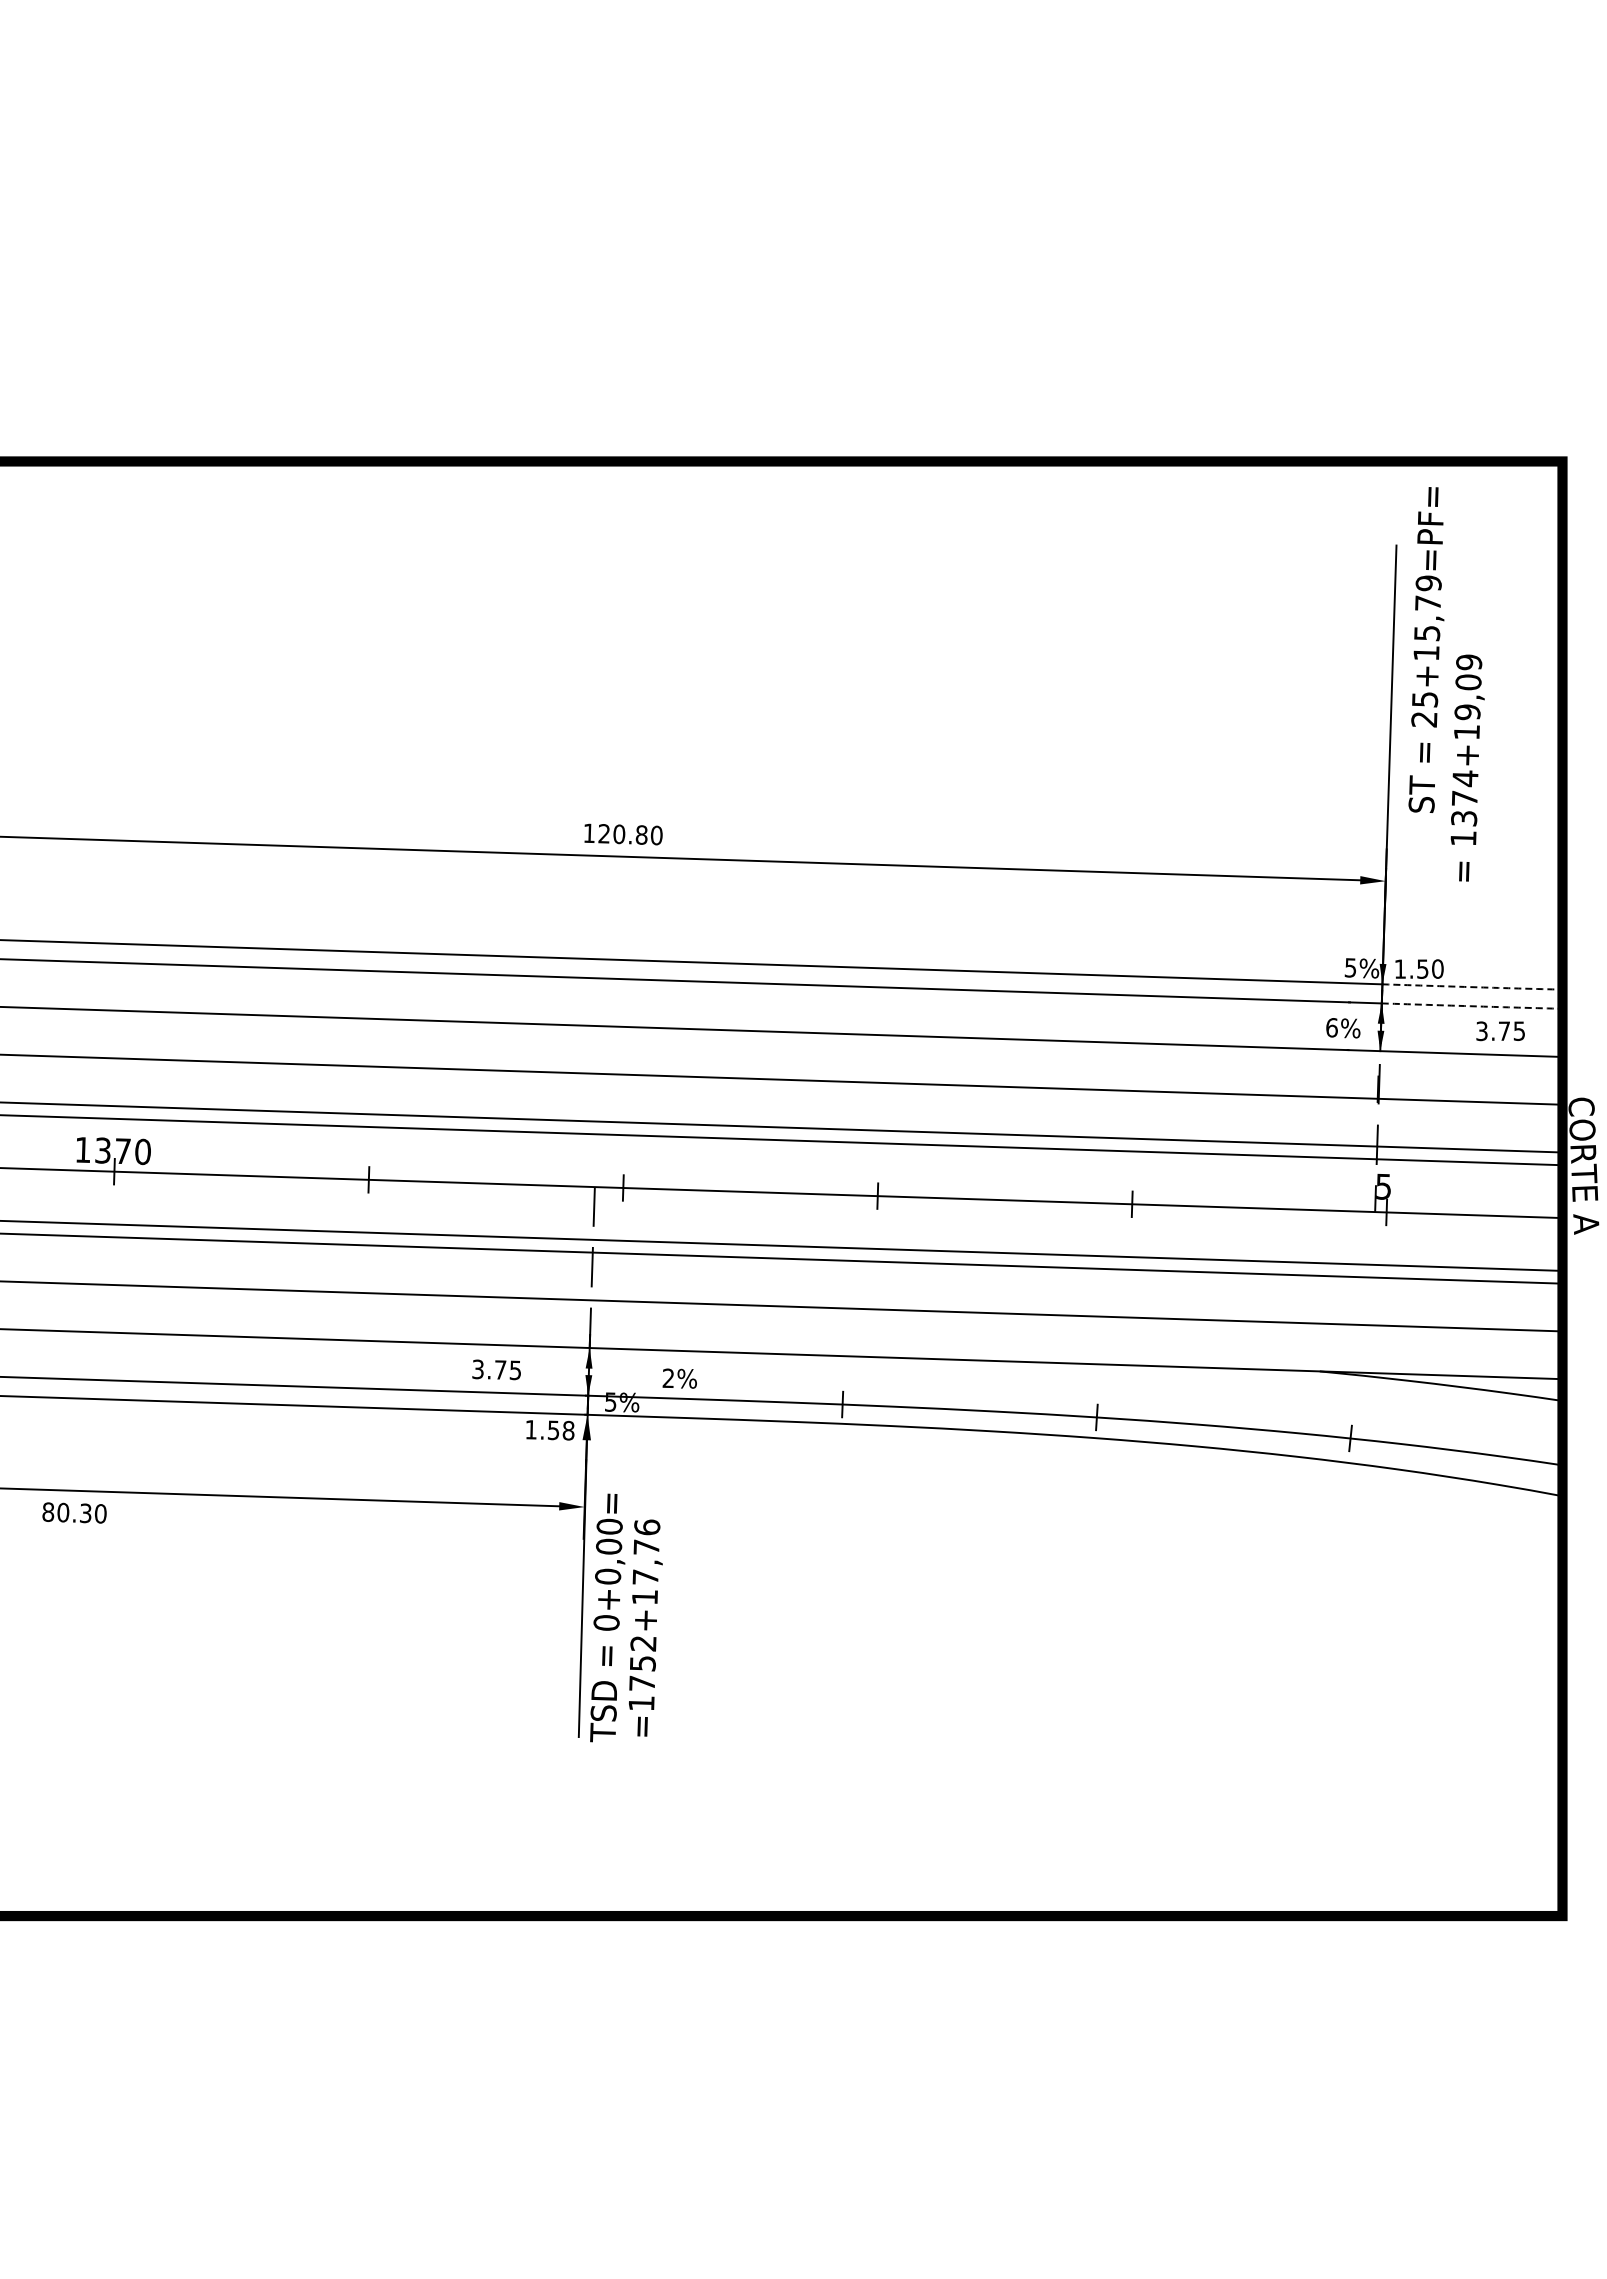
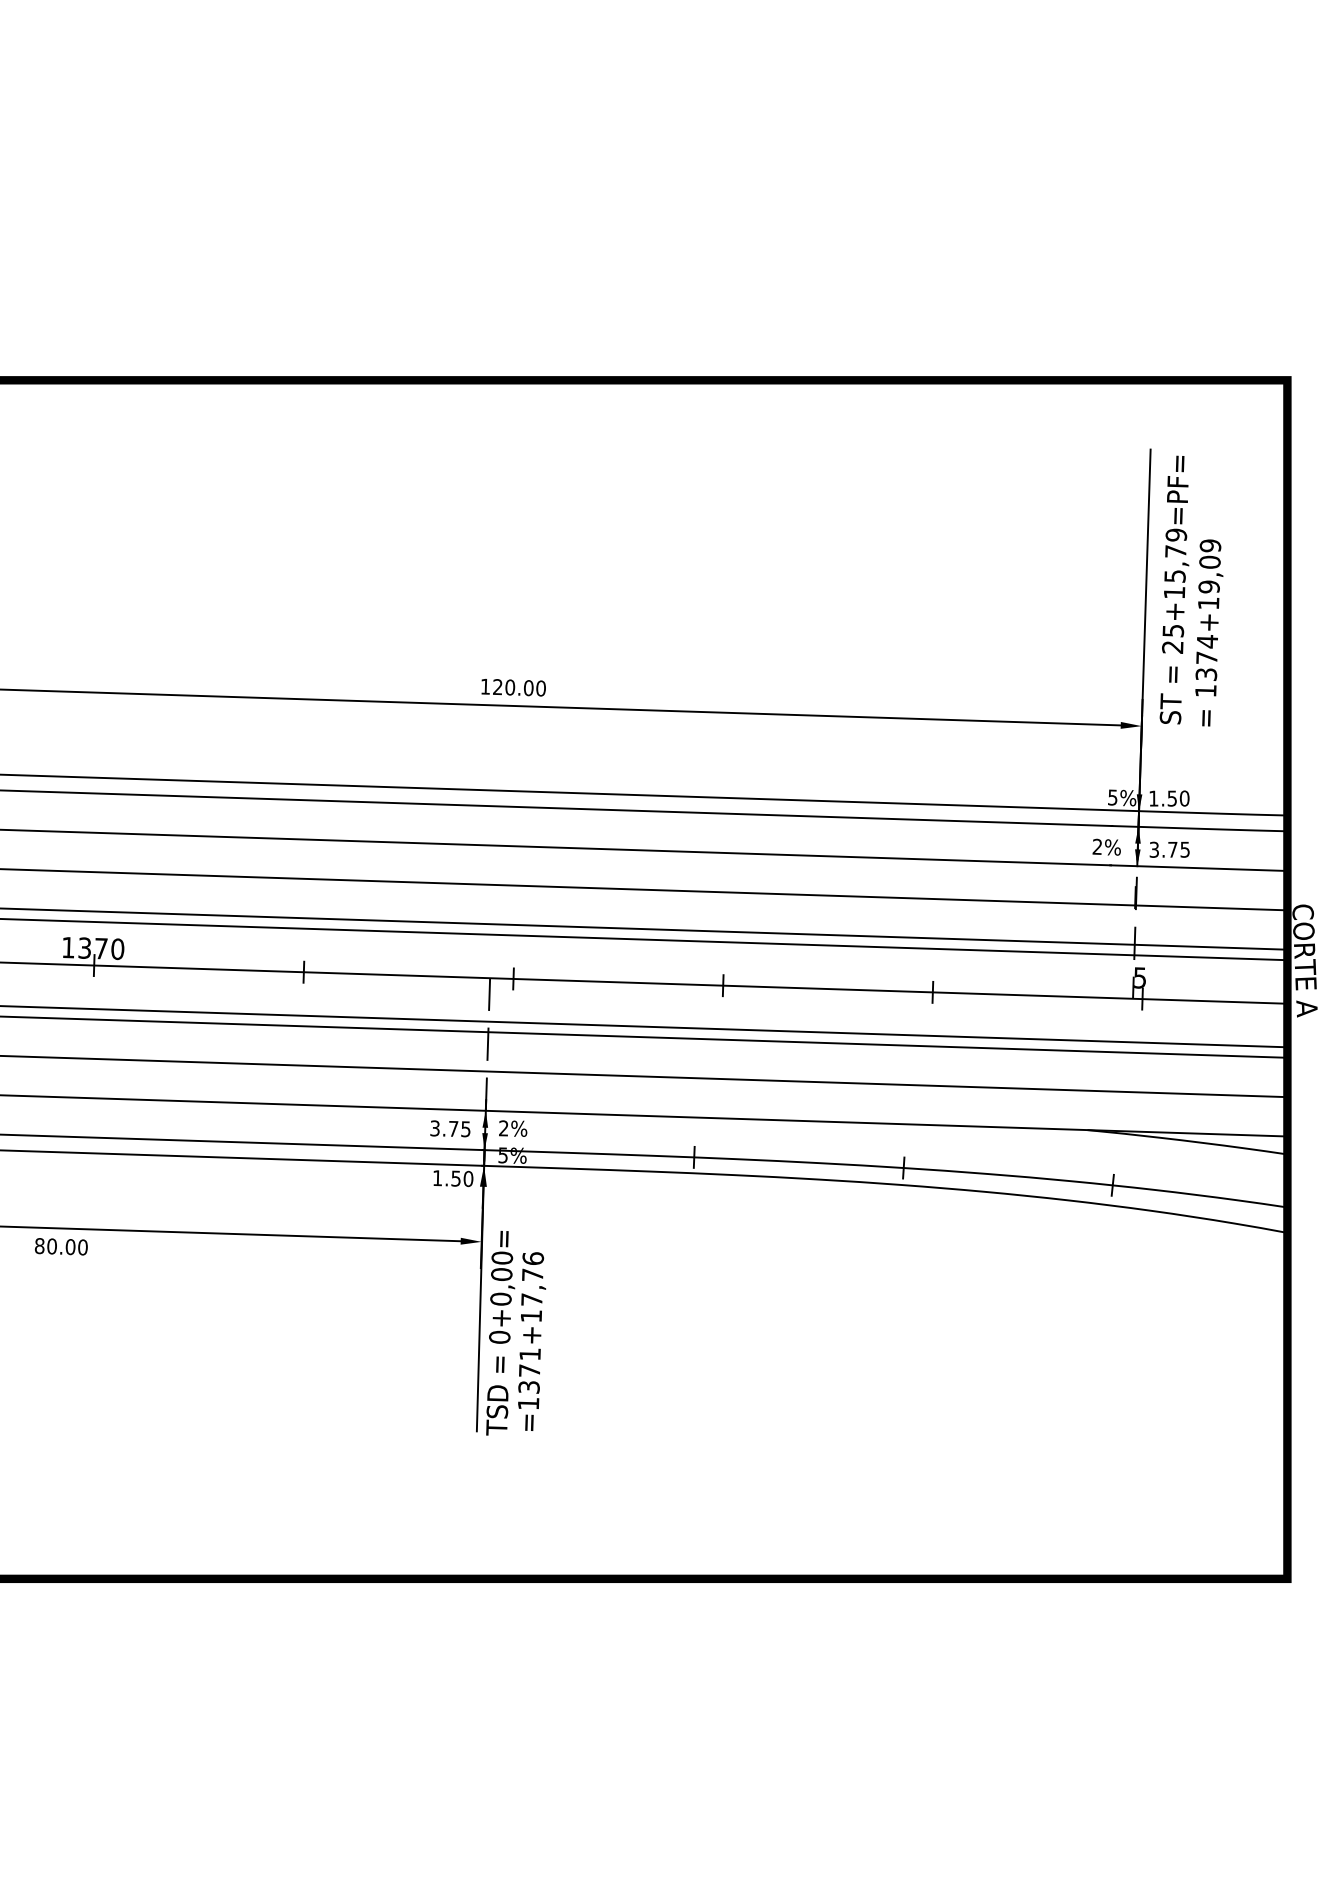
text: (1426, 649) -> (1174, 589), moved
text: (641, 834) -> (528, 687), 120.80 -> 120.00
line: (1472, 987) -> (1213, 813), dashed -> solid
line: (1472, 1006) -> (1213, 829), dashed -> solid
text: (1331, 1027) -> (1097, 846), 6% -> 2%
text: (1500, 1031) -> (1169, 850), moved
text: (496, 1369) -> (450, 1128), moved
text: (679, 1378) -> (512, 1128), moved
text: (568, 1430) -> (468, 1178), 1.58 -> 1.50
text: (85, 1513) -> (70, 1247), 80.30 -> 80.00
text: (642, 1663) -> (529, 1370), =1752+17,76 -> =1371+17,76

